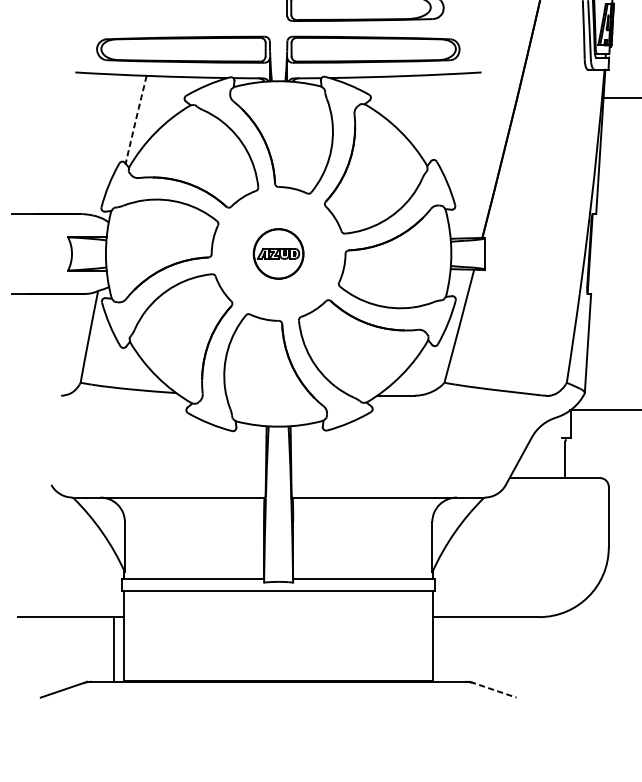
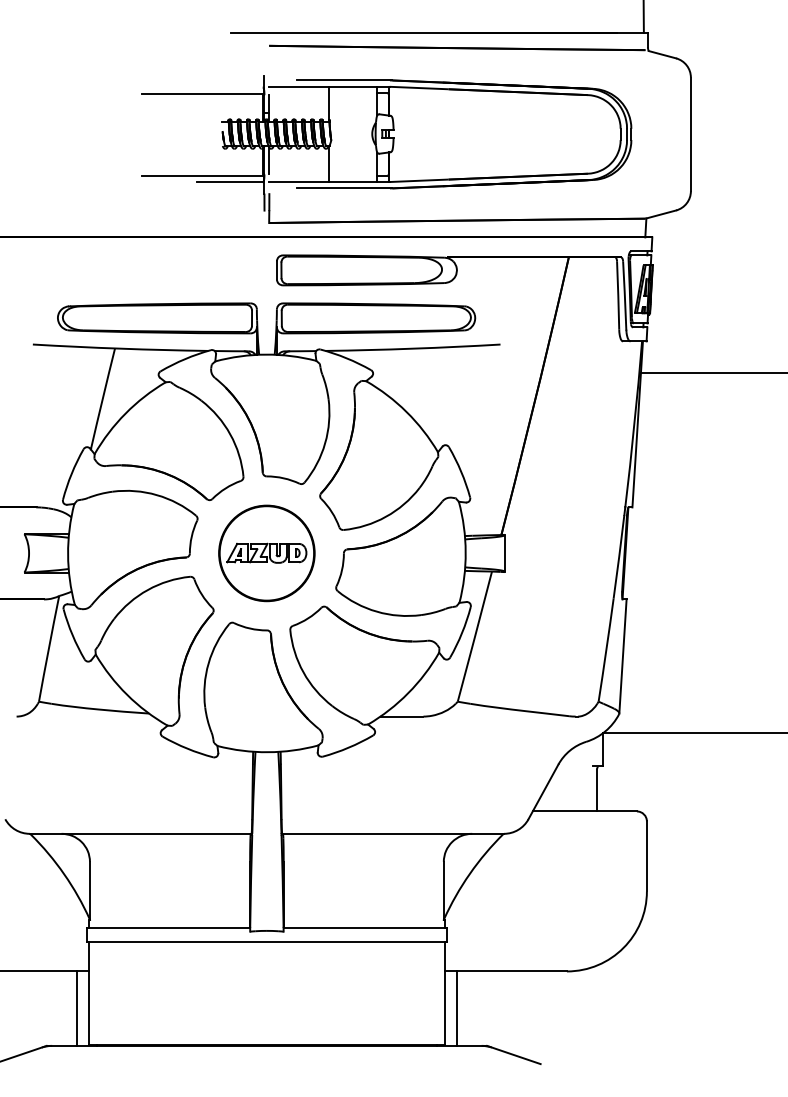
arc: (135, 119) -> (102, 398), dashed -> solid
part: (278, 254) -> (266, 553), size x1.67
line: (443, 649) -> (456, 1008), added
line: (493, 690) -> (514, 1055), dashed -> solid

